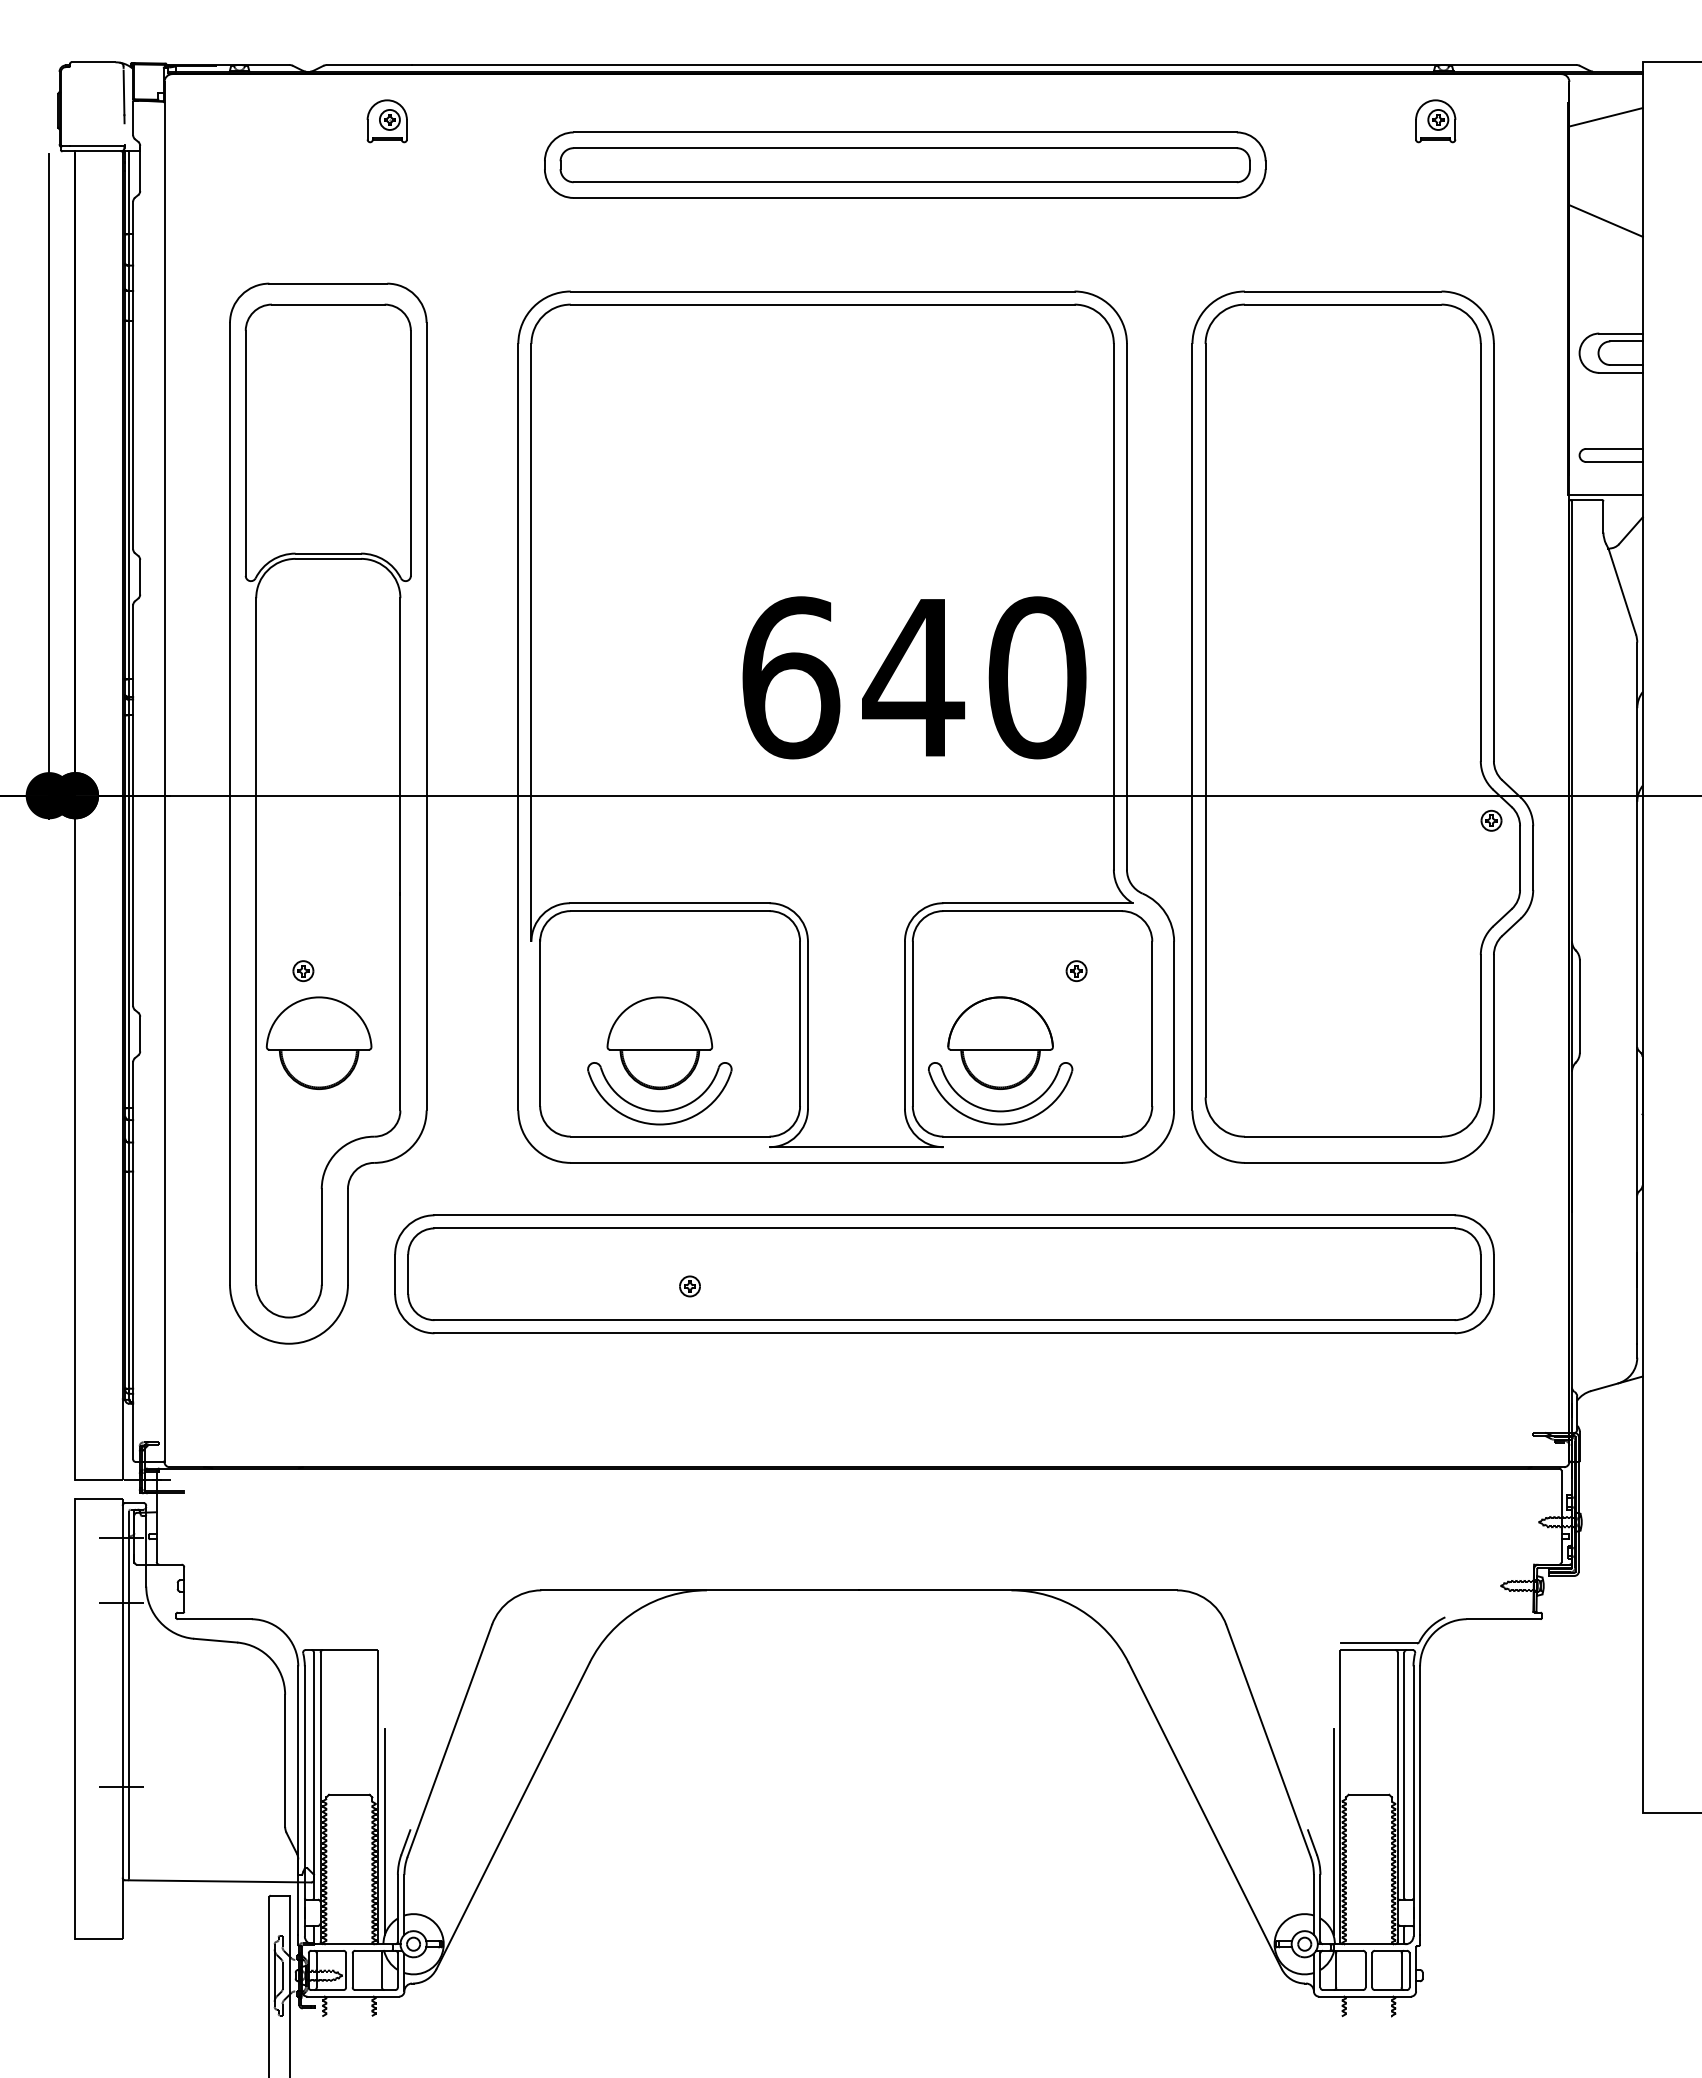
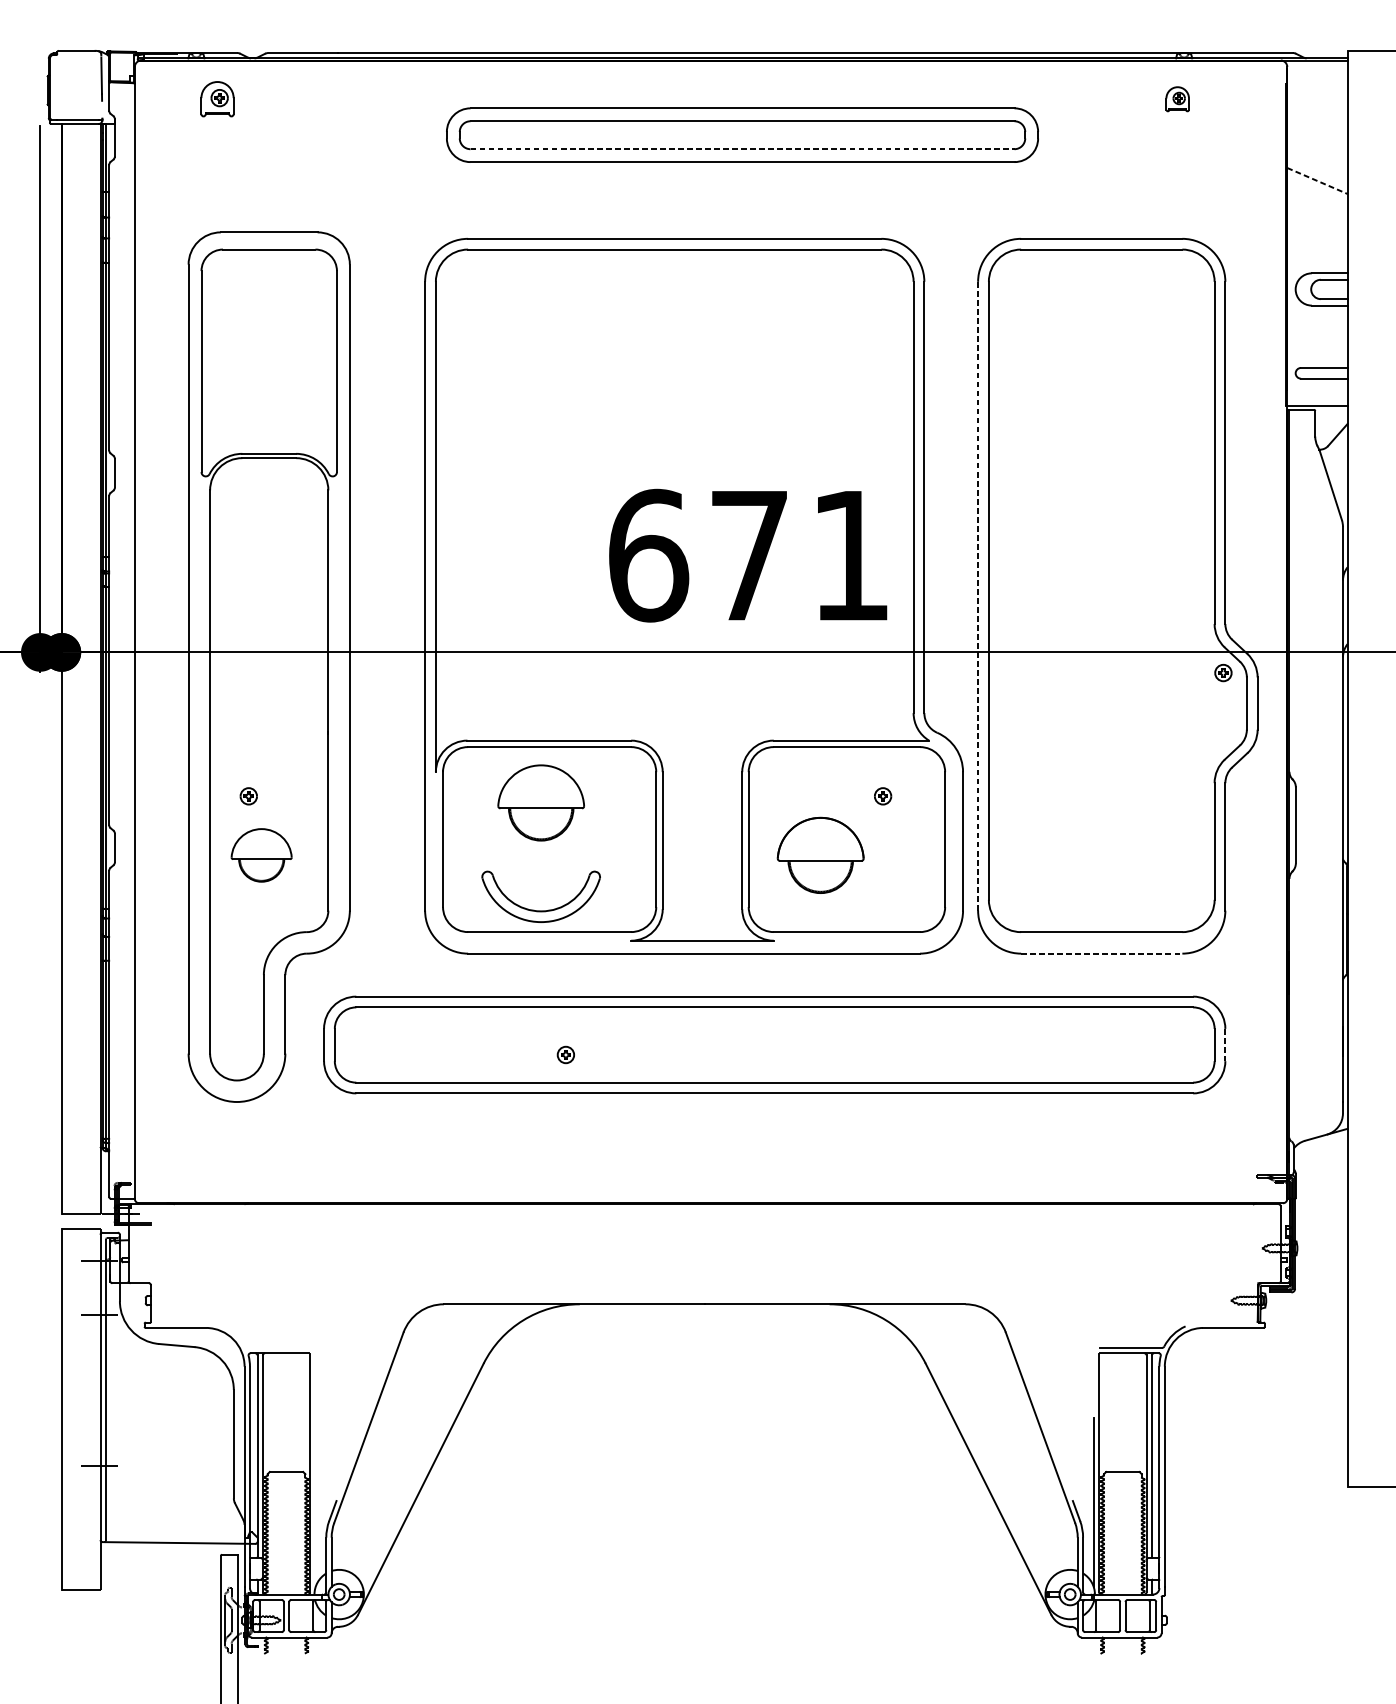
line: (1605, 117) -> (1316, 96), removed
part: (386, 121) -> (216, 99), moved
part: (1435, 121) -> (1177, 99), size x0.7
line: (905, 182) -> (742, 149), solid -> dashed
line: (1606, 221) -> (1317, 181), solid -> dashed
text: (974, 677) -> (799, 555), 640 -> 671
line: (1192, 726) -> (978, 595), solid -> dashed
part: (318, 1042) -> (261, 854), size x0.7
part: (659, 1042) -> (540, 802), moved
part: (1000, 1110) -> (820, 910), removed
line: (1343, 1162) -> (1101, 953), solid -> dashed
line: (1493, 1274) -> (1225, 1045), solid -> dashed
line: (384, 1832) -> (315, 1502), removed

